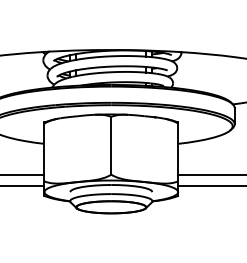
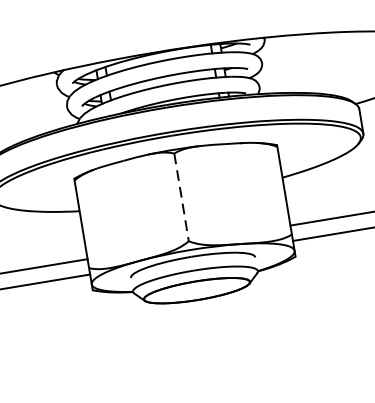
line: (111, 145) -> (181, 196), solid -> dashed

